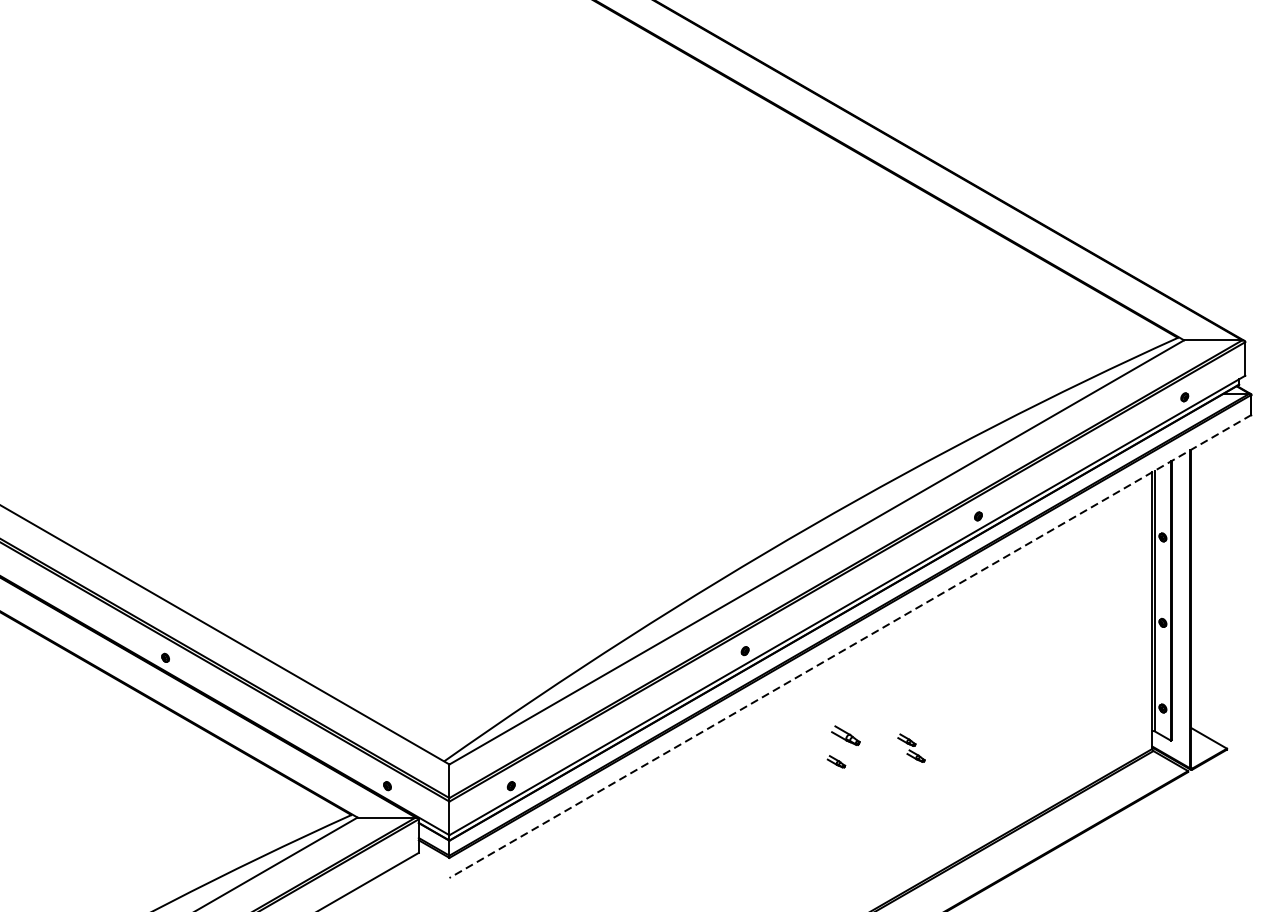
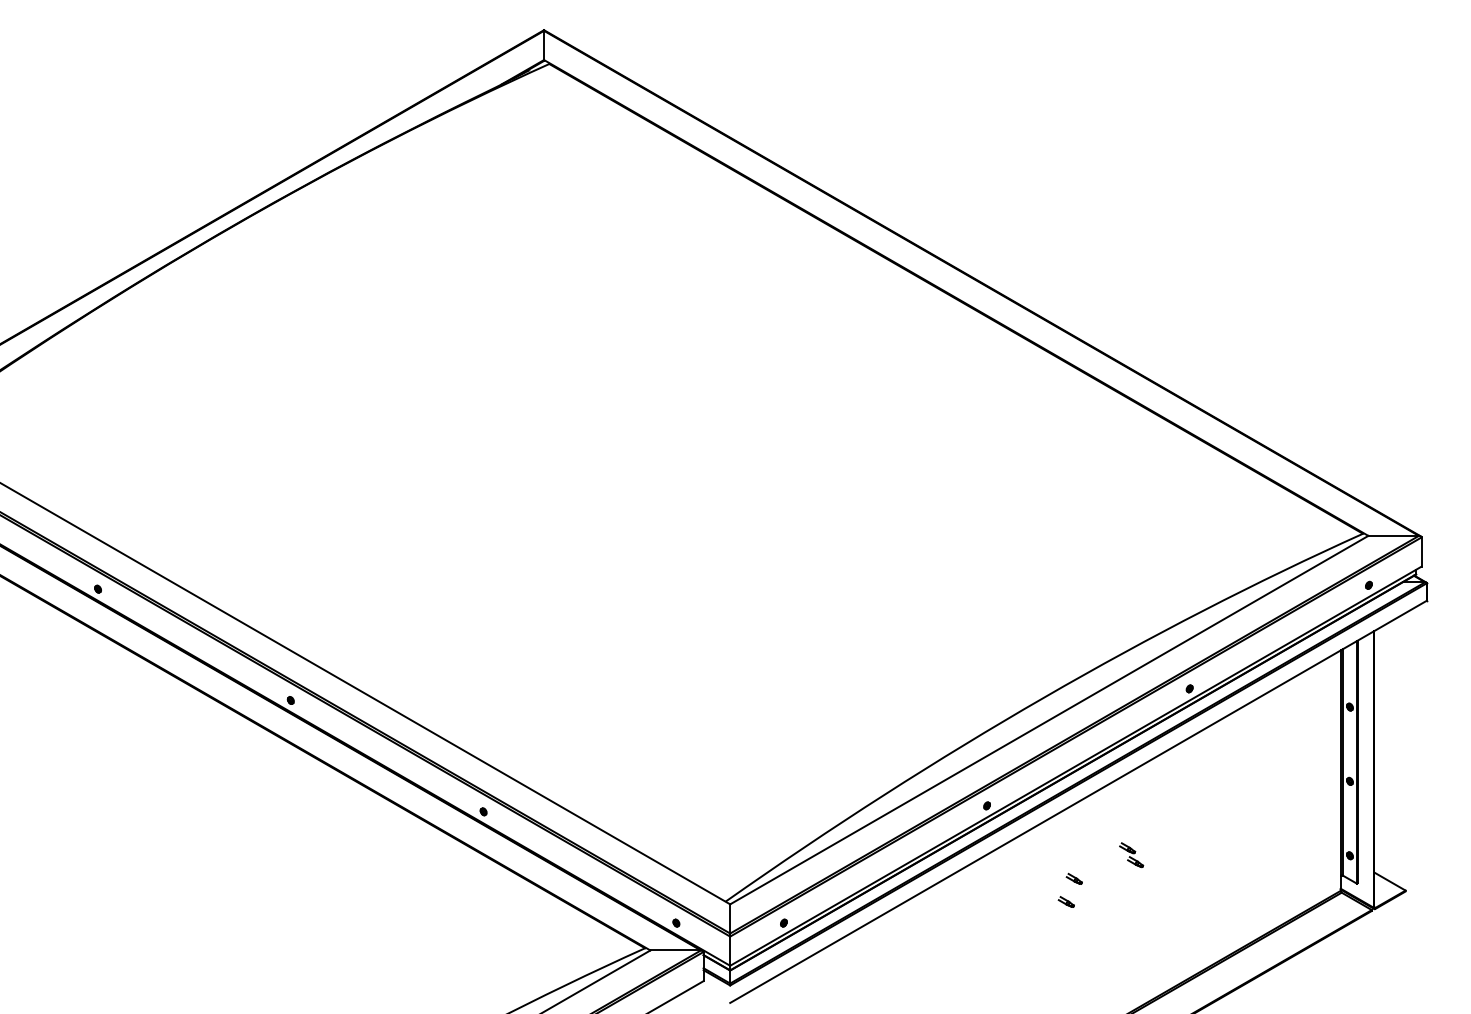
line: (850, 647) -> (1078, 802), dashed -> solid
part: (844, 734) -> (1073, 878), size x0.62
part: (911, 748) -> (1131, 855), moved

